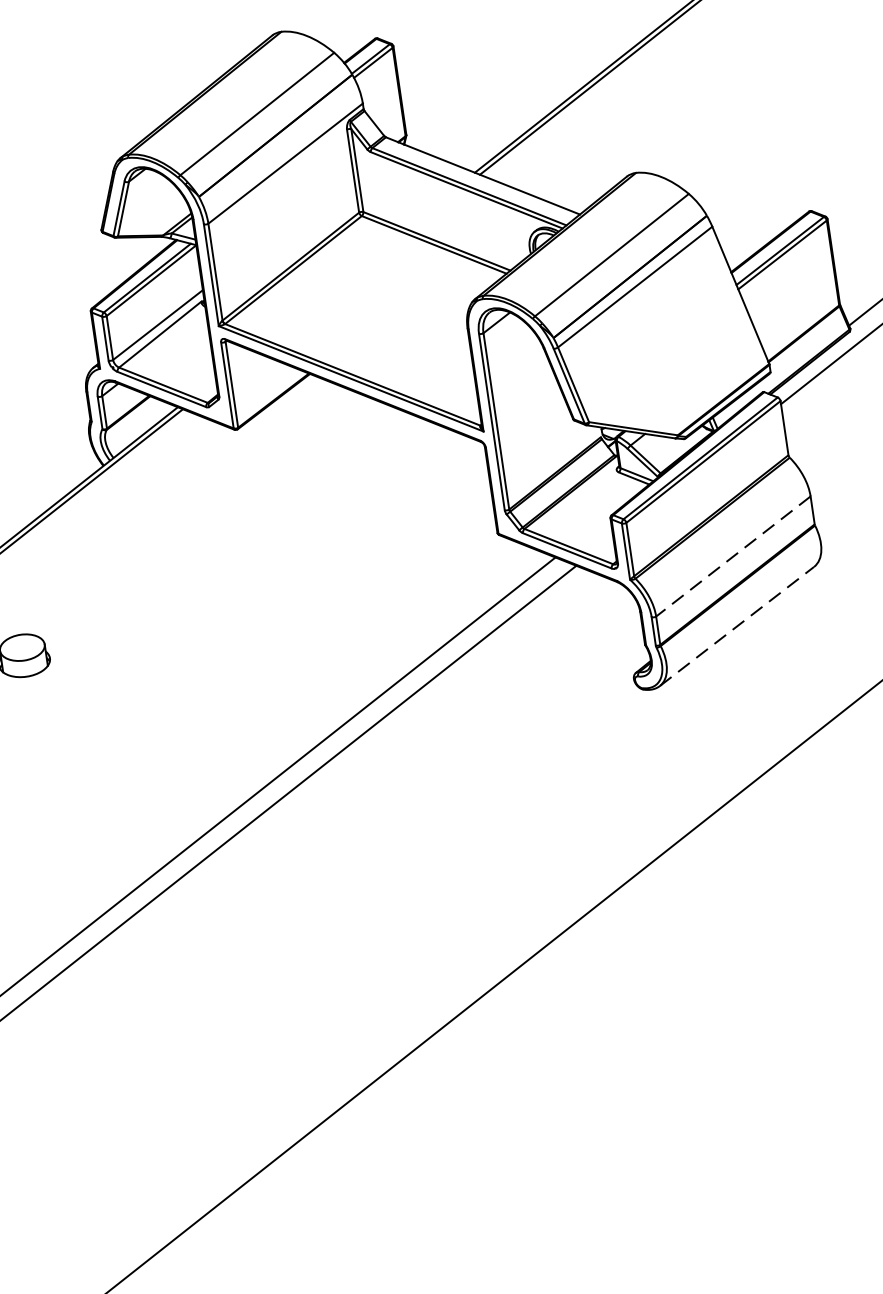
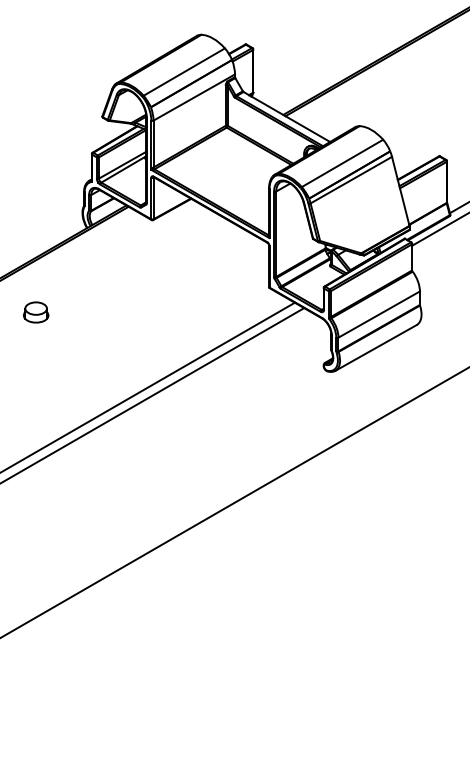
line: (733, 556) -> (379, 314), dashed -> solid
line: (737, 625) -> (376, 347), dashed -> solid

